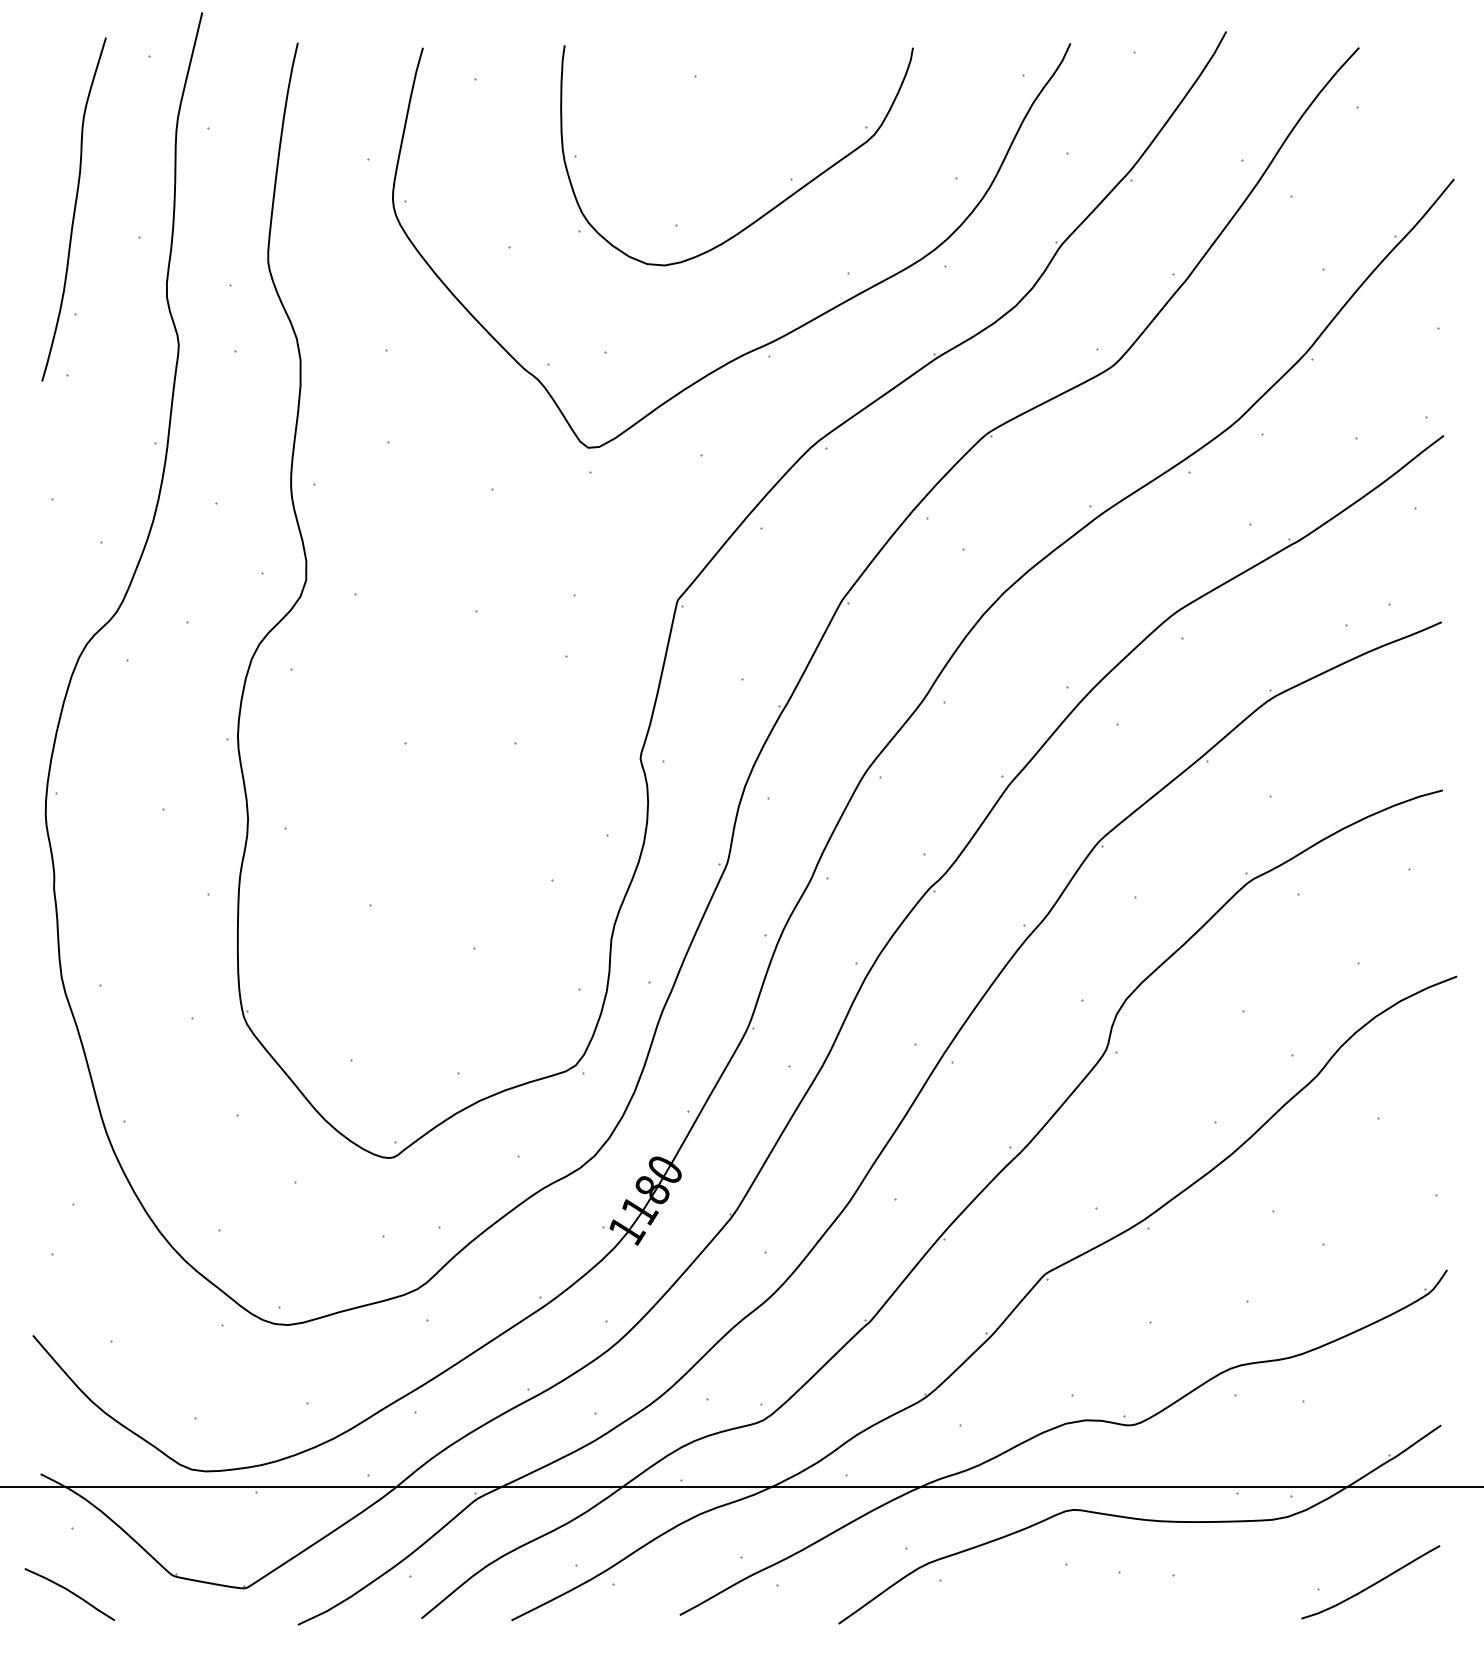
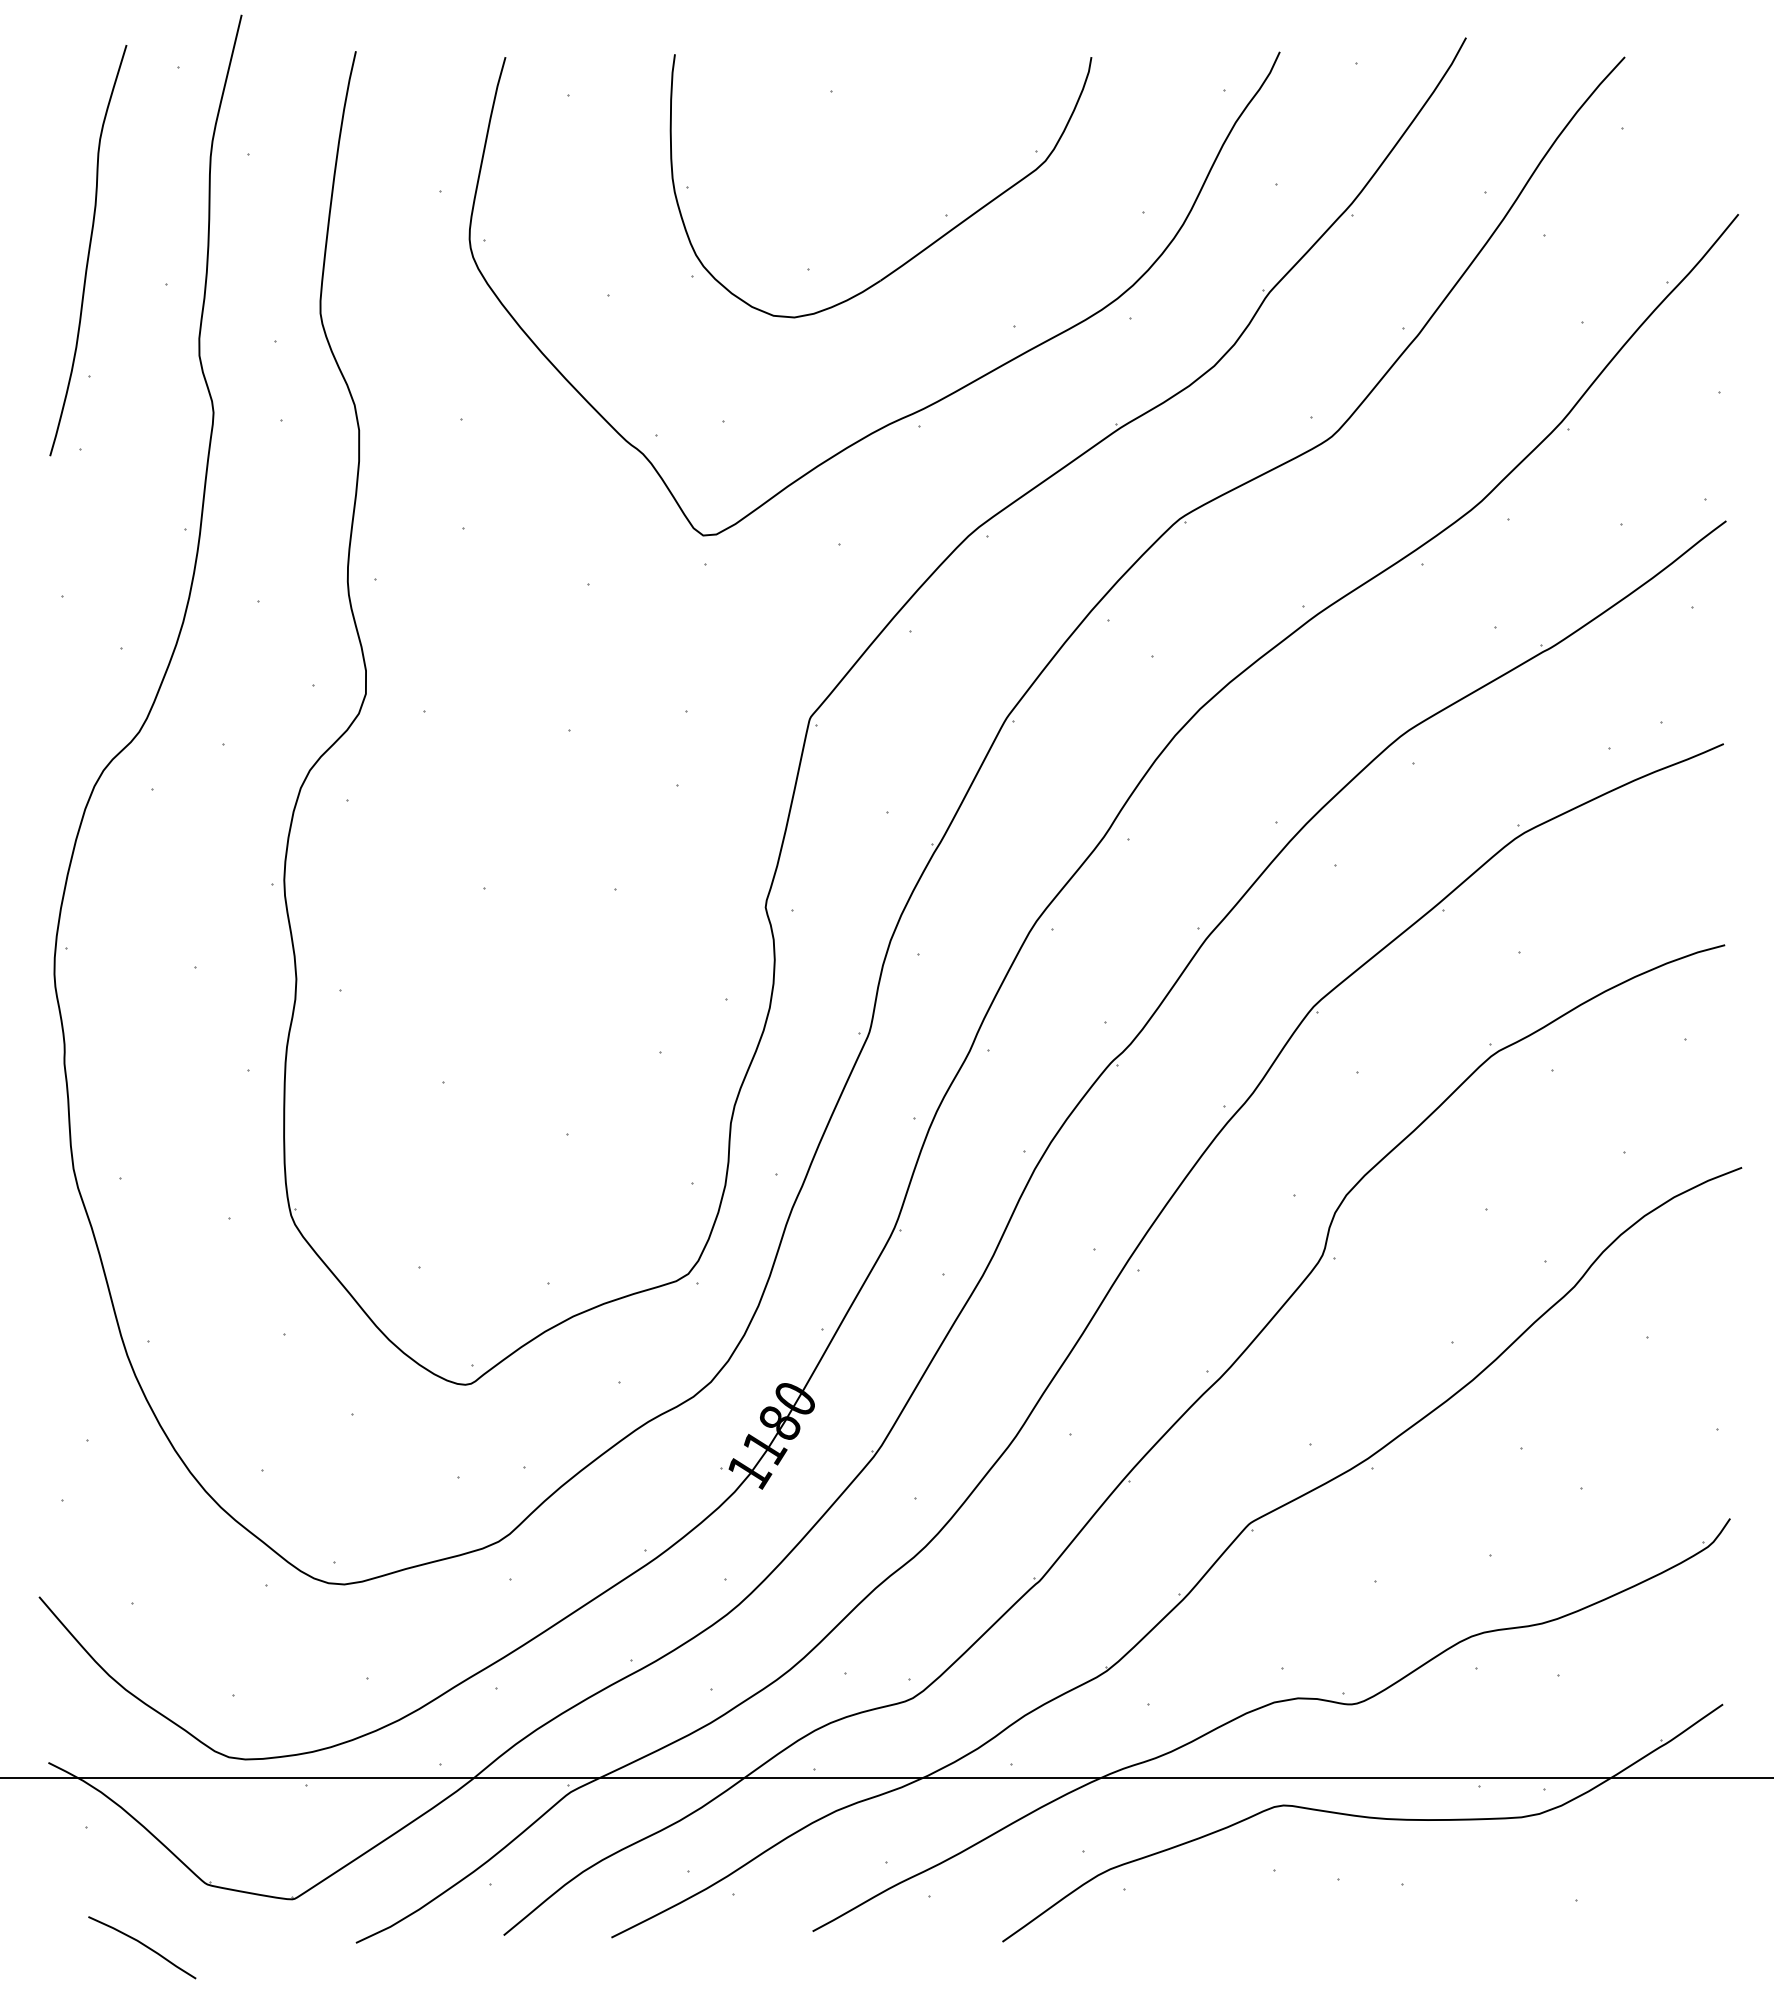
curve: (1372, 1584) -> (1640, 1894), removed
curve: (70, 1592) -> (143, 1945), moved

